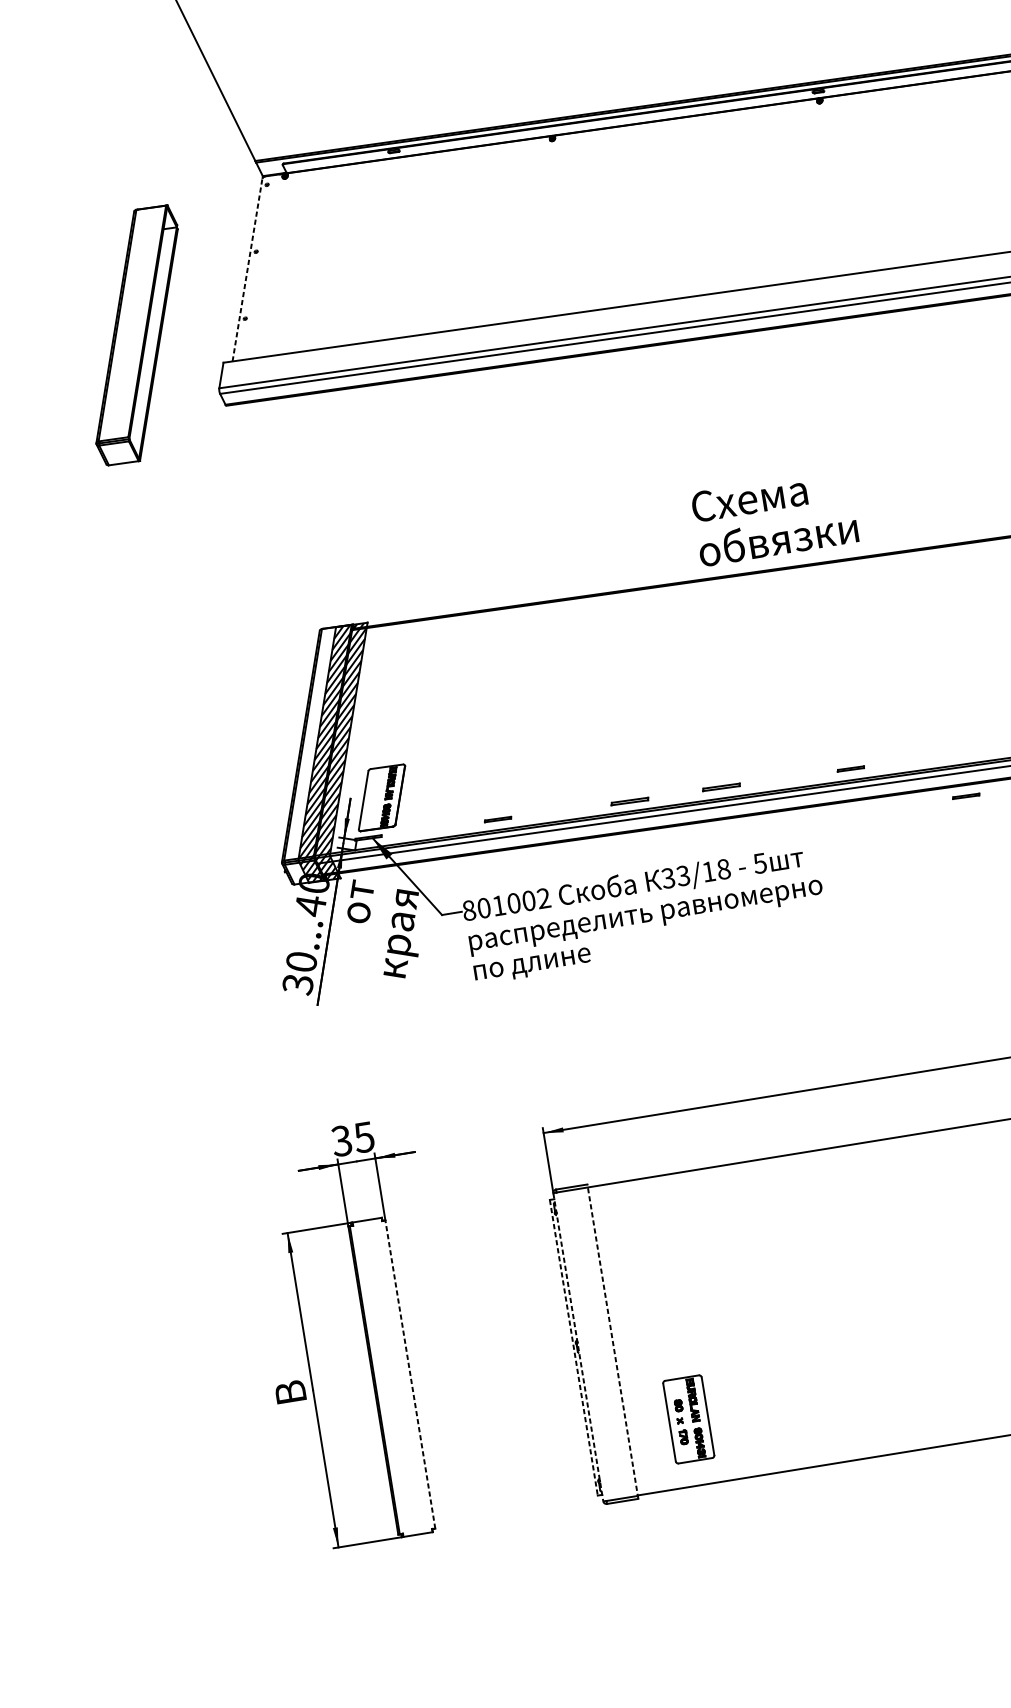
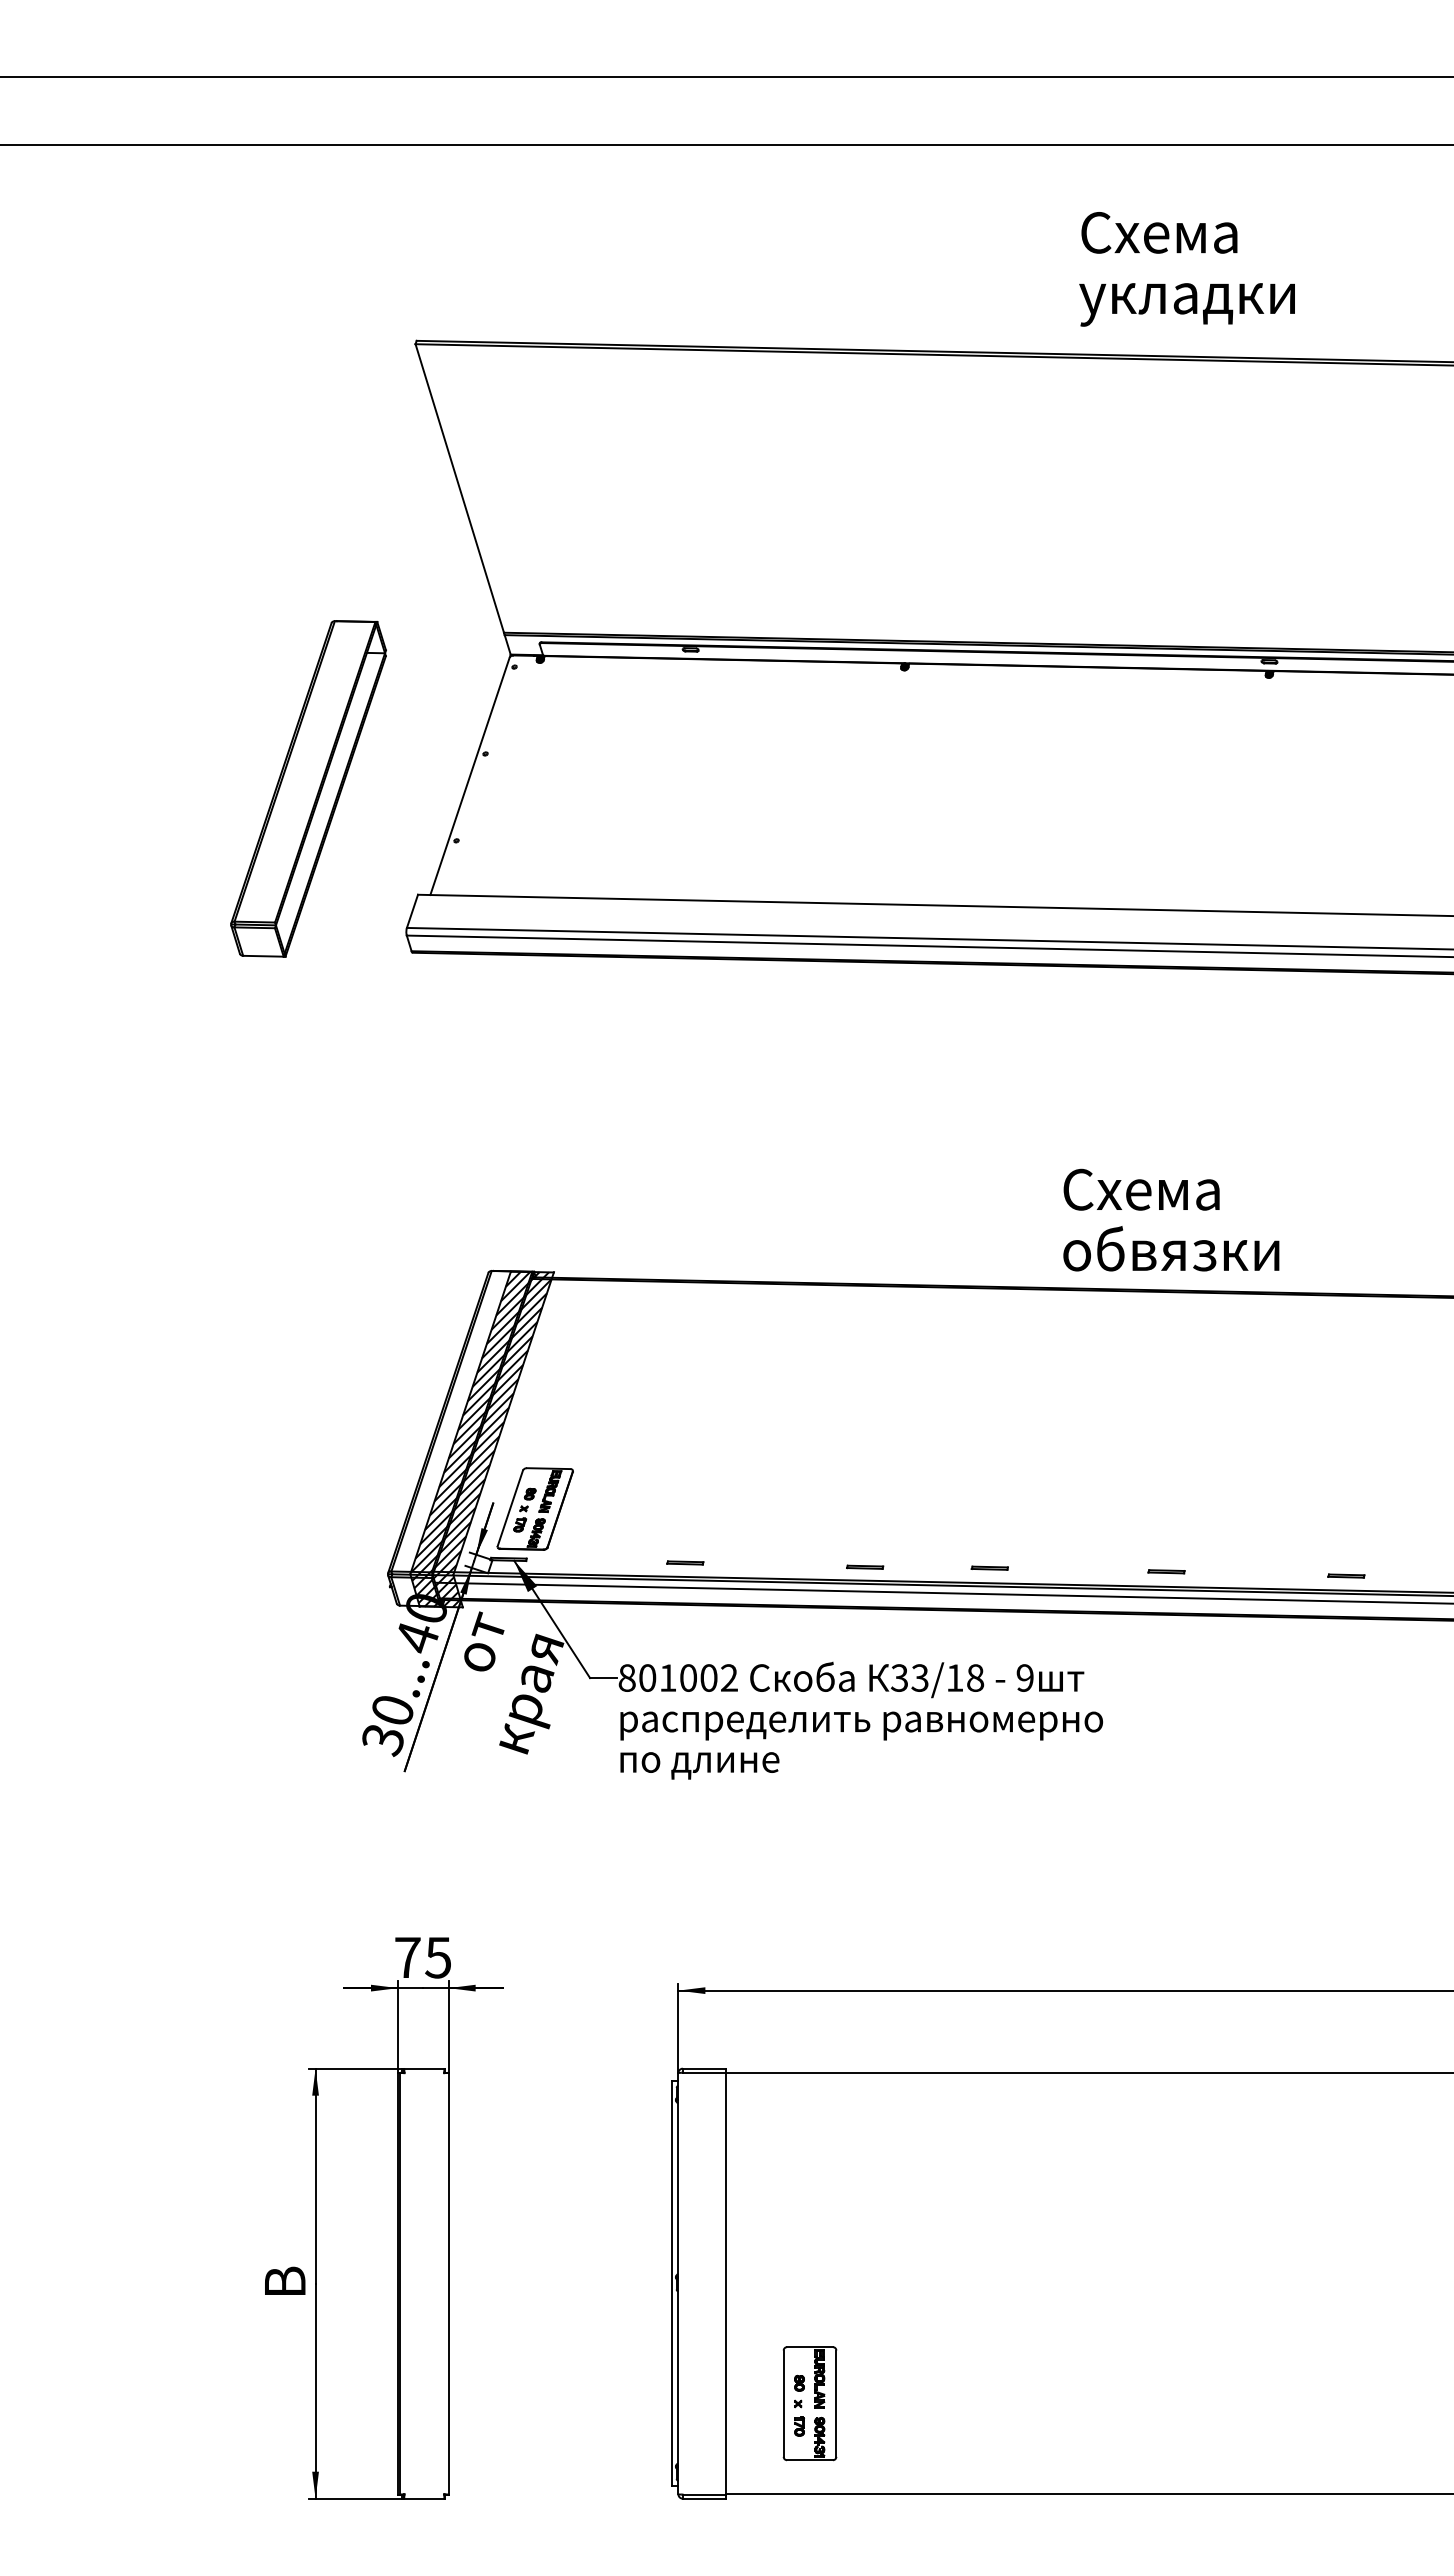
line: (247, 269) -> (470, 775), dashed -> solid
part: (136, 335) -> (308, 788), moved
text: (774, 517) -> (1171, 1219), moved
part: (720, 786) -> (989, 1567), size x0.71
part: (966, 795) -> (1346, 1575), moved
part: (374, 799) -> (524, 1509), added
part: (630, 800) -> (865, 1566), size x0.71
text: (759, 863) -> (1024, 1677), 5 -> 9
text: (341, 1140) -> (407, 1957), 35 -> 75
line: (612, 1341) -> (725, 2283), dashed -> solid
line: (574, 1347) -> (672, 2283), dashed -> solid
line: (578, 1347) -> (678, 2283), dashed -> solid
line: (410, 1374) -> (448, 2283), dashed -> solid

